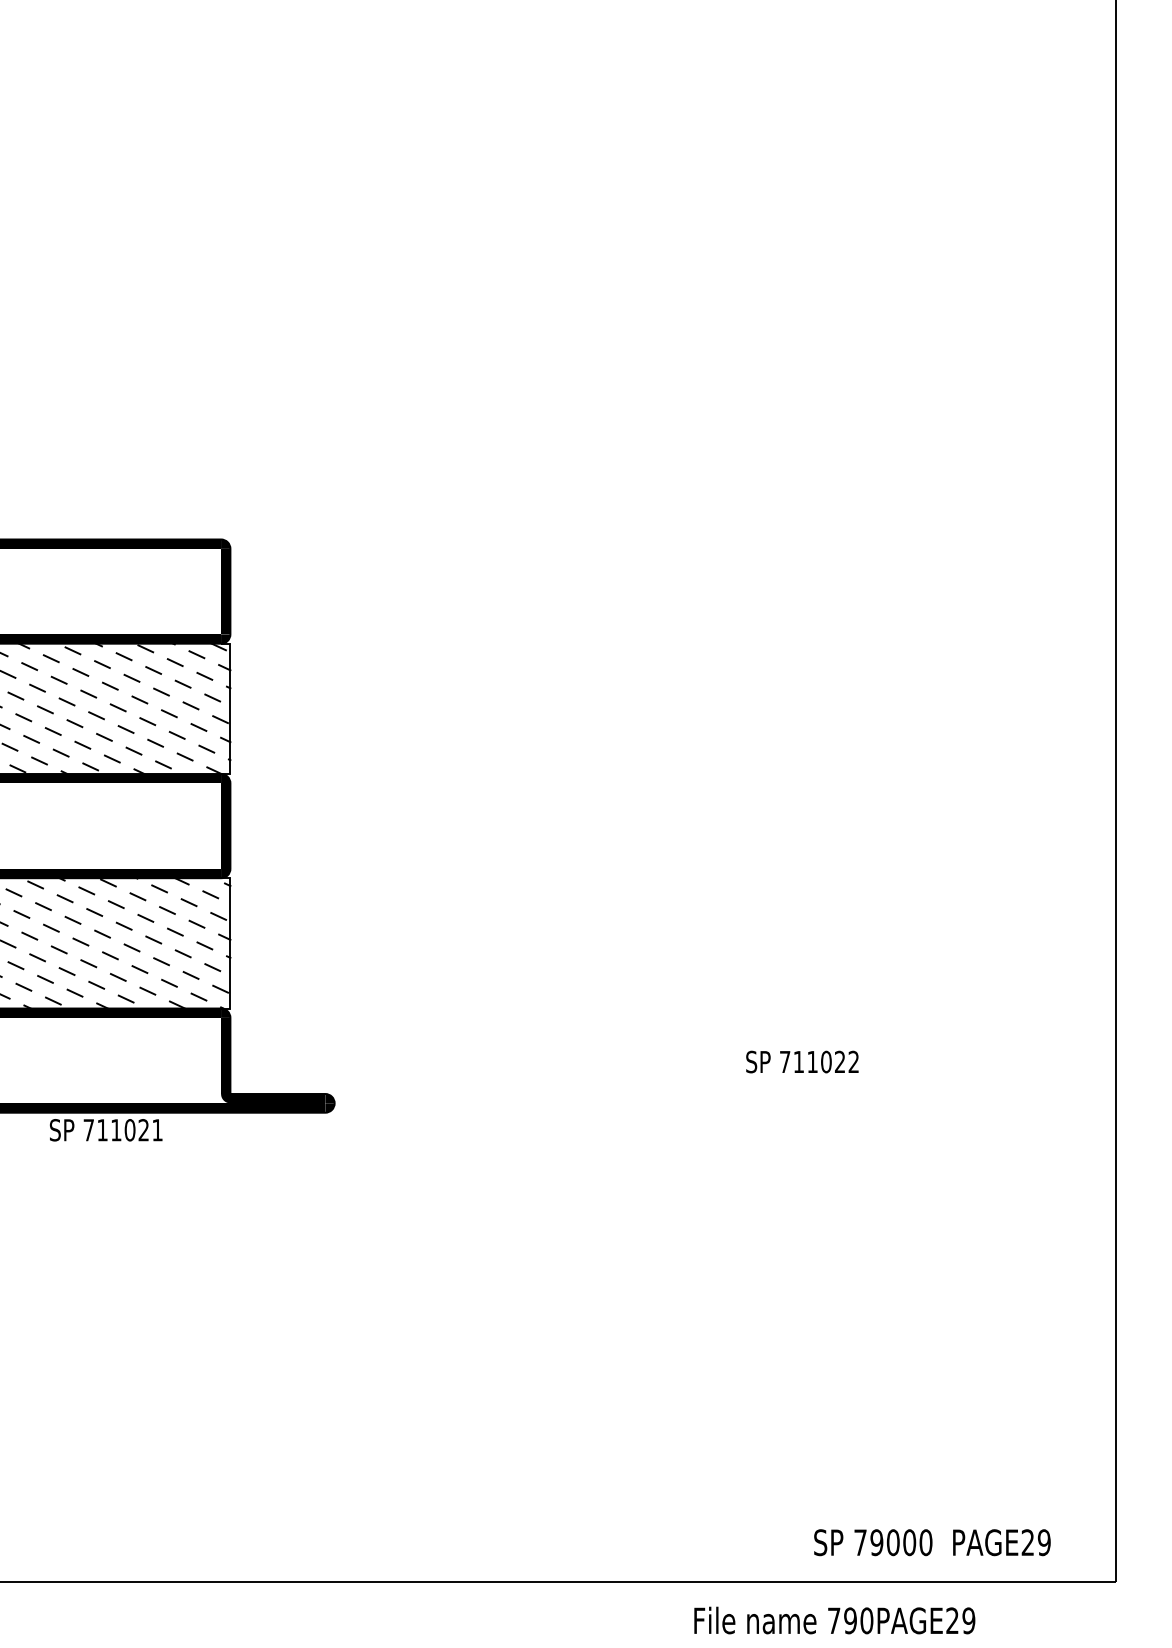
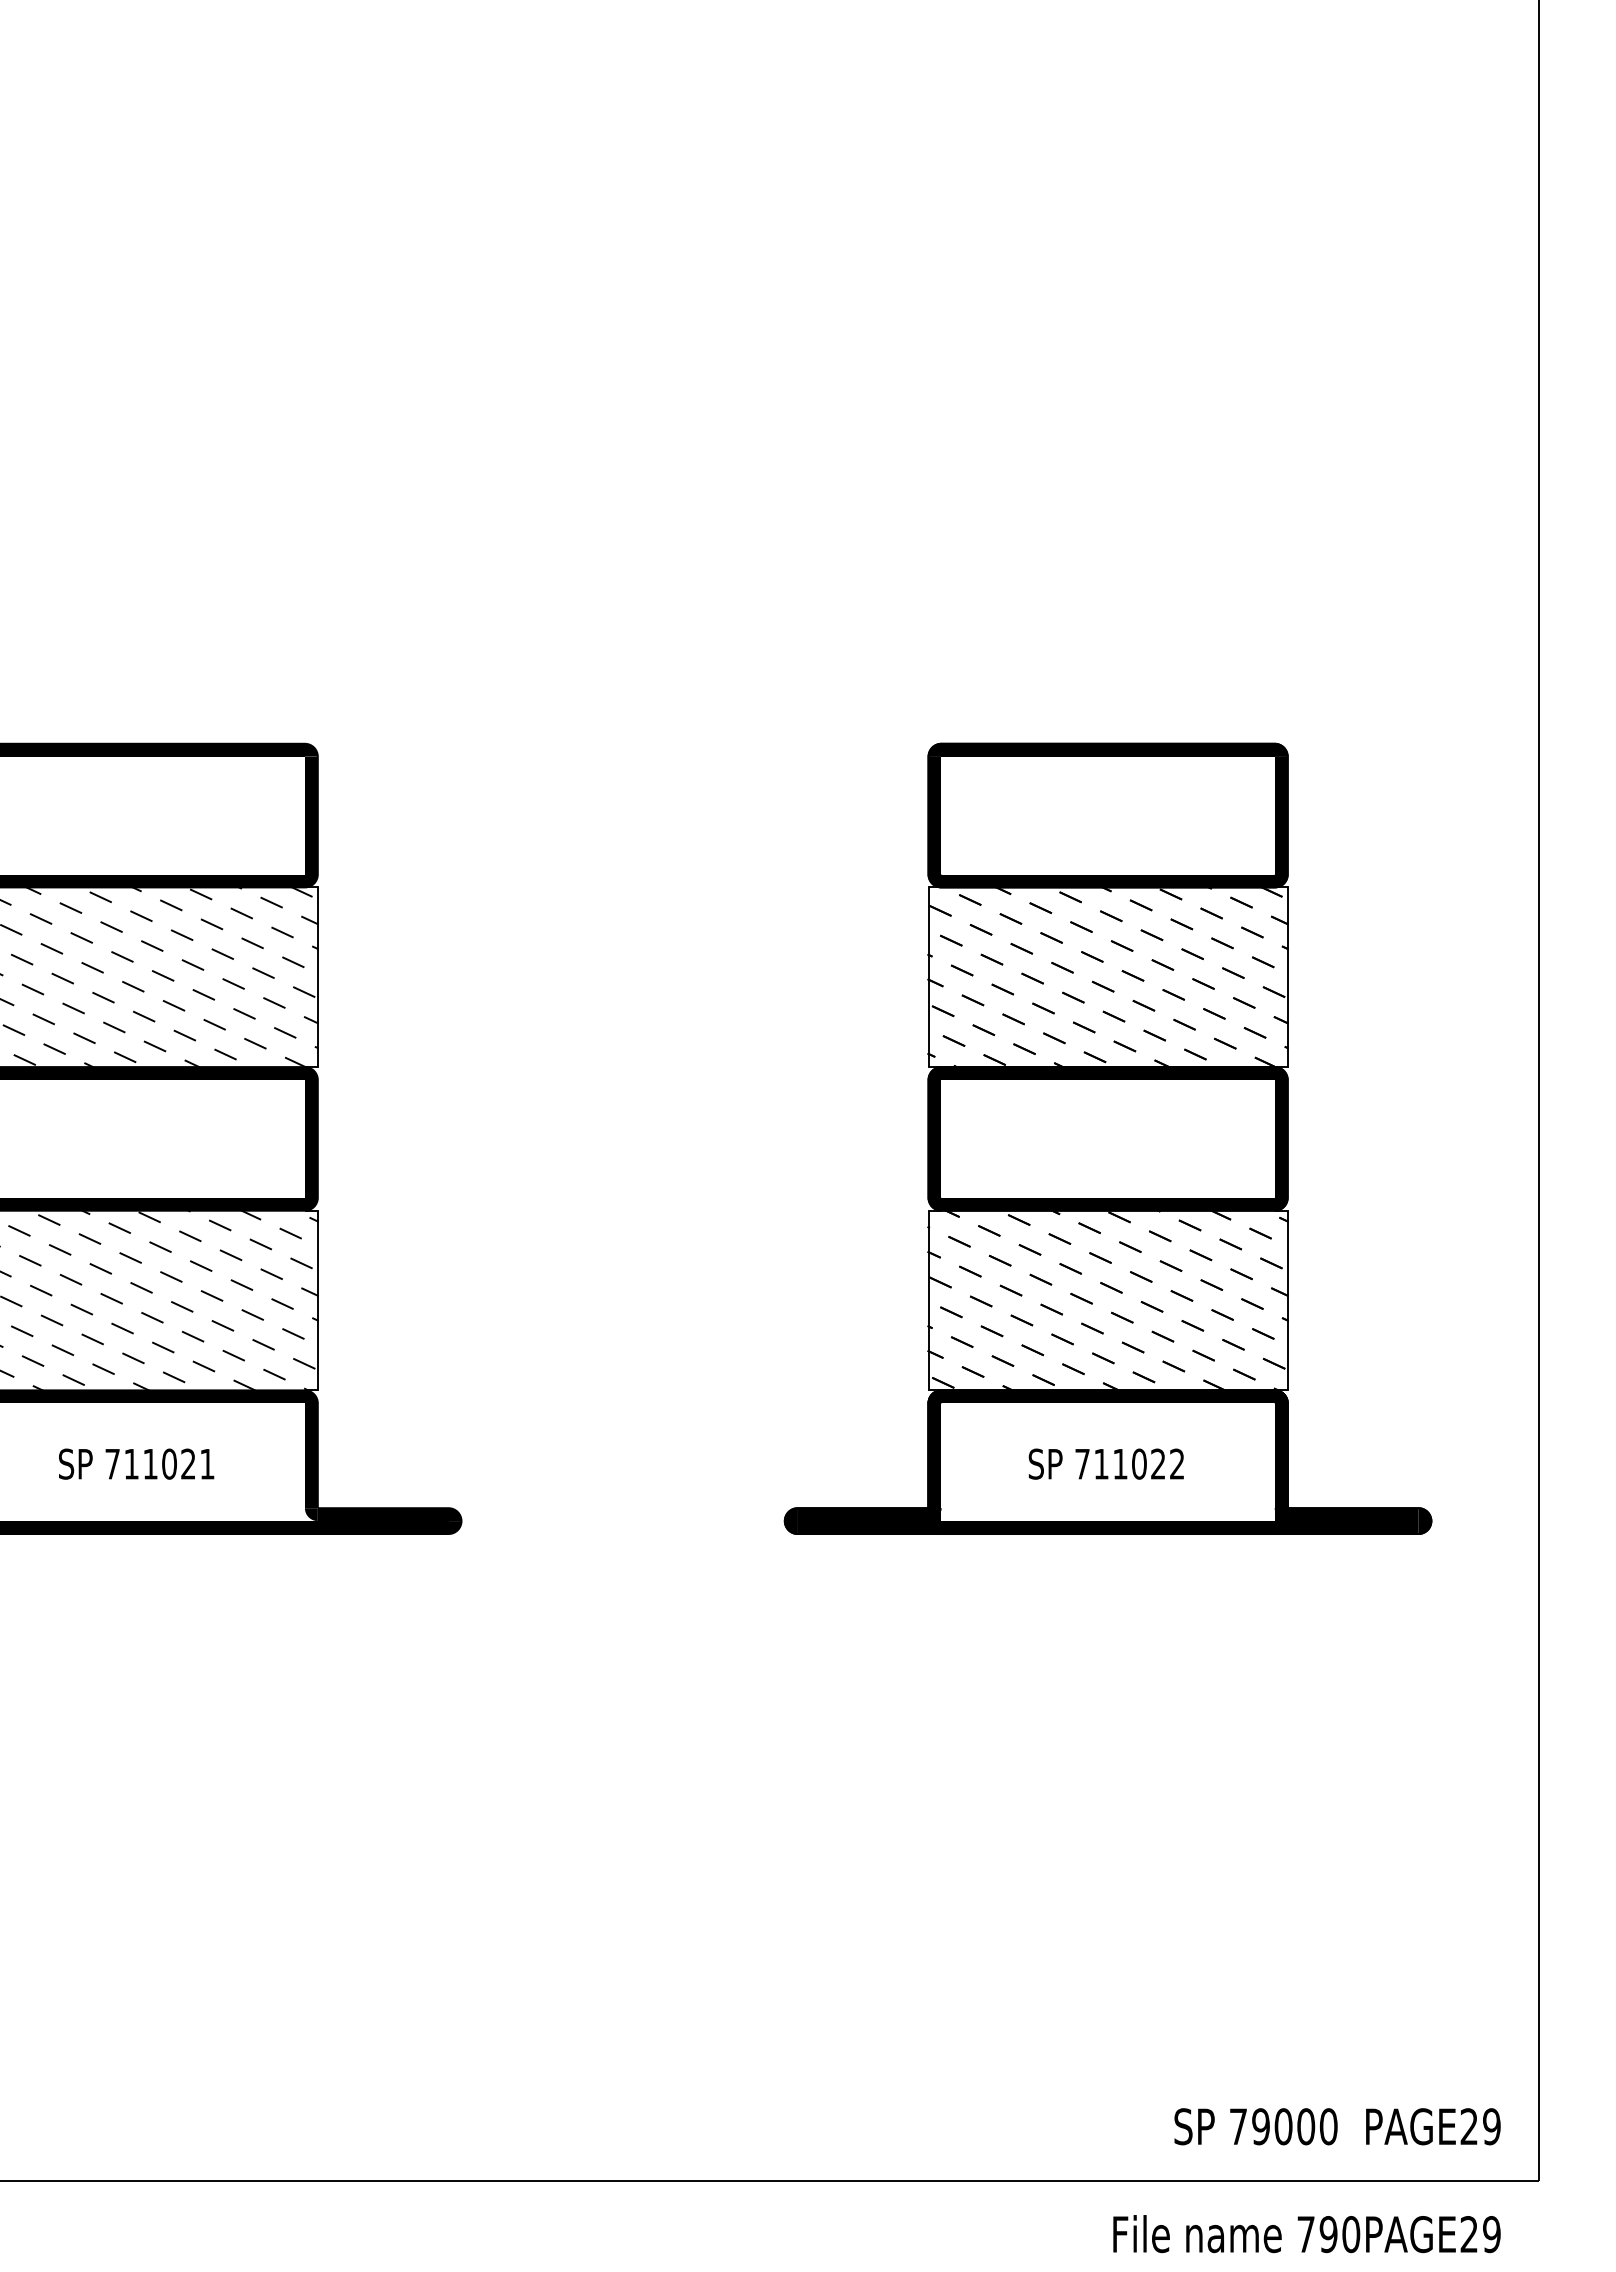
part: (803, 825) -> (1107, 1138), added
text: (106, 1129) -> (136, 1463), moved
text: (932, 1542) -> (1337, 2126), moved
text: (834, 1620) -> (1306, 2234), moved

